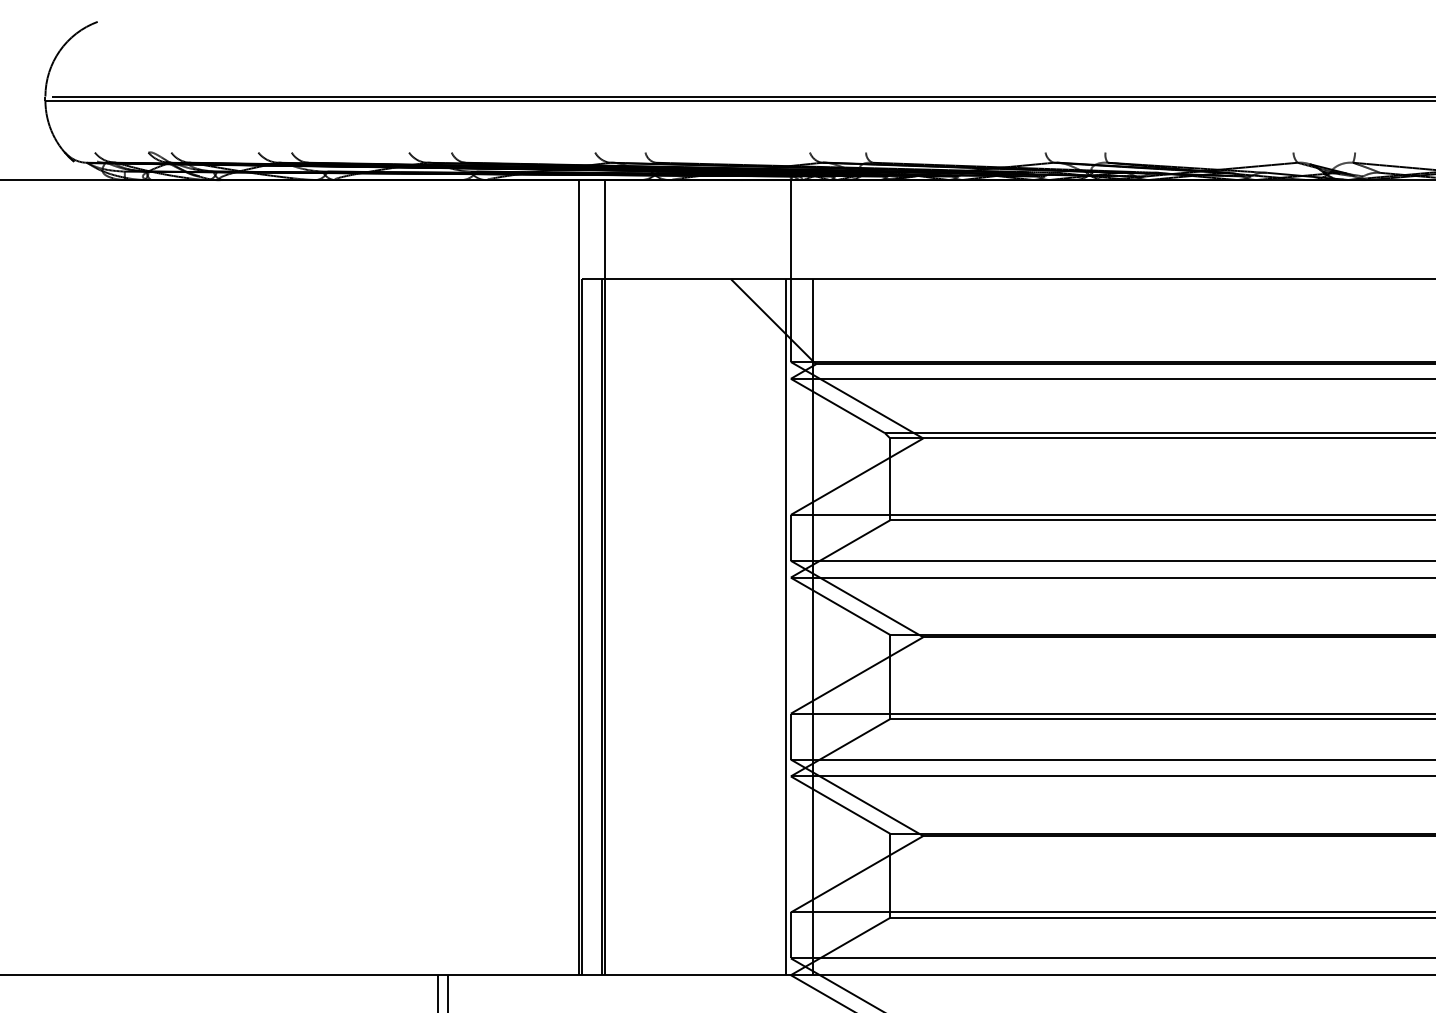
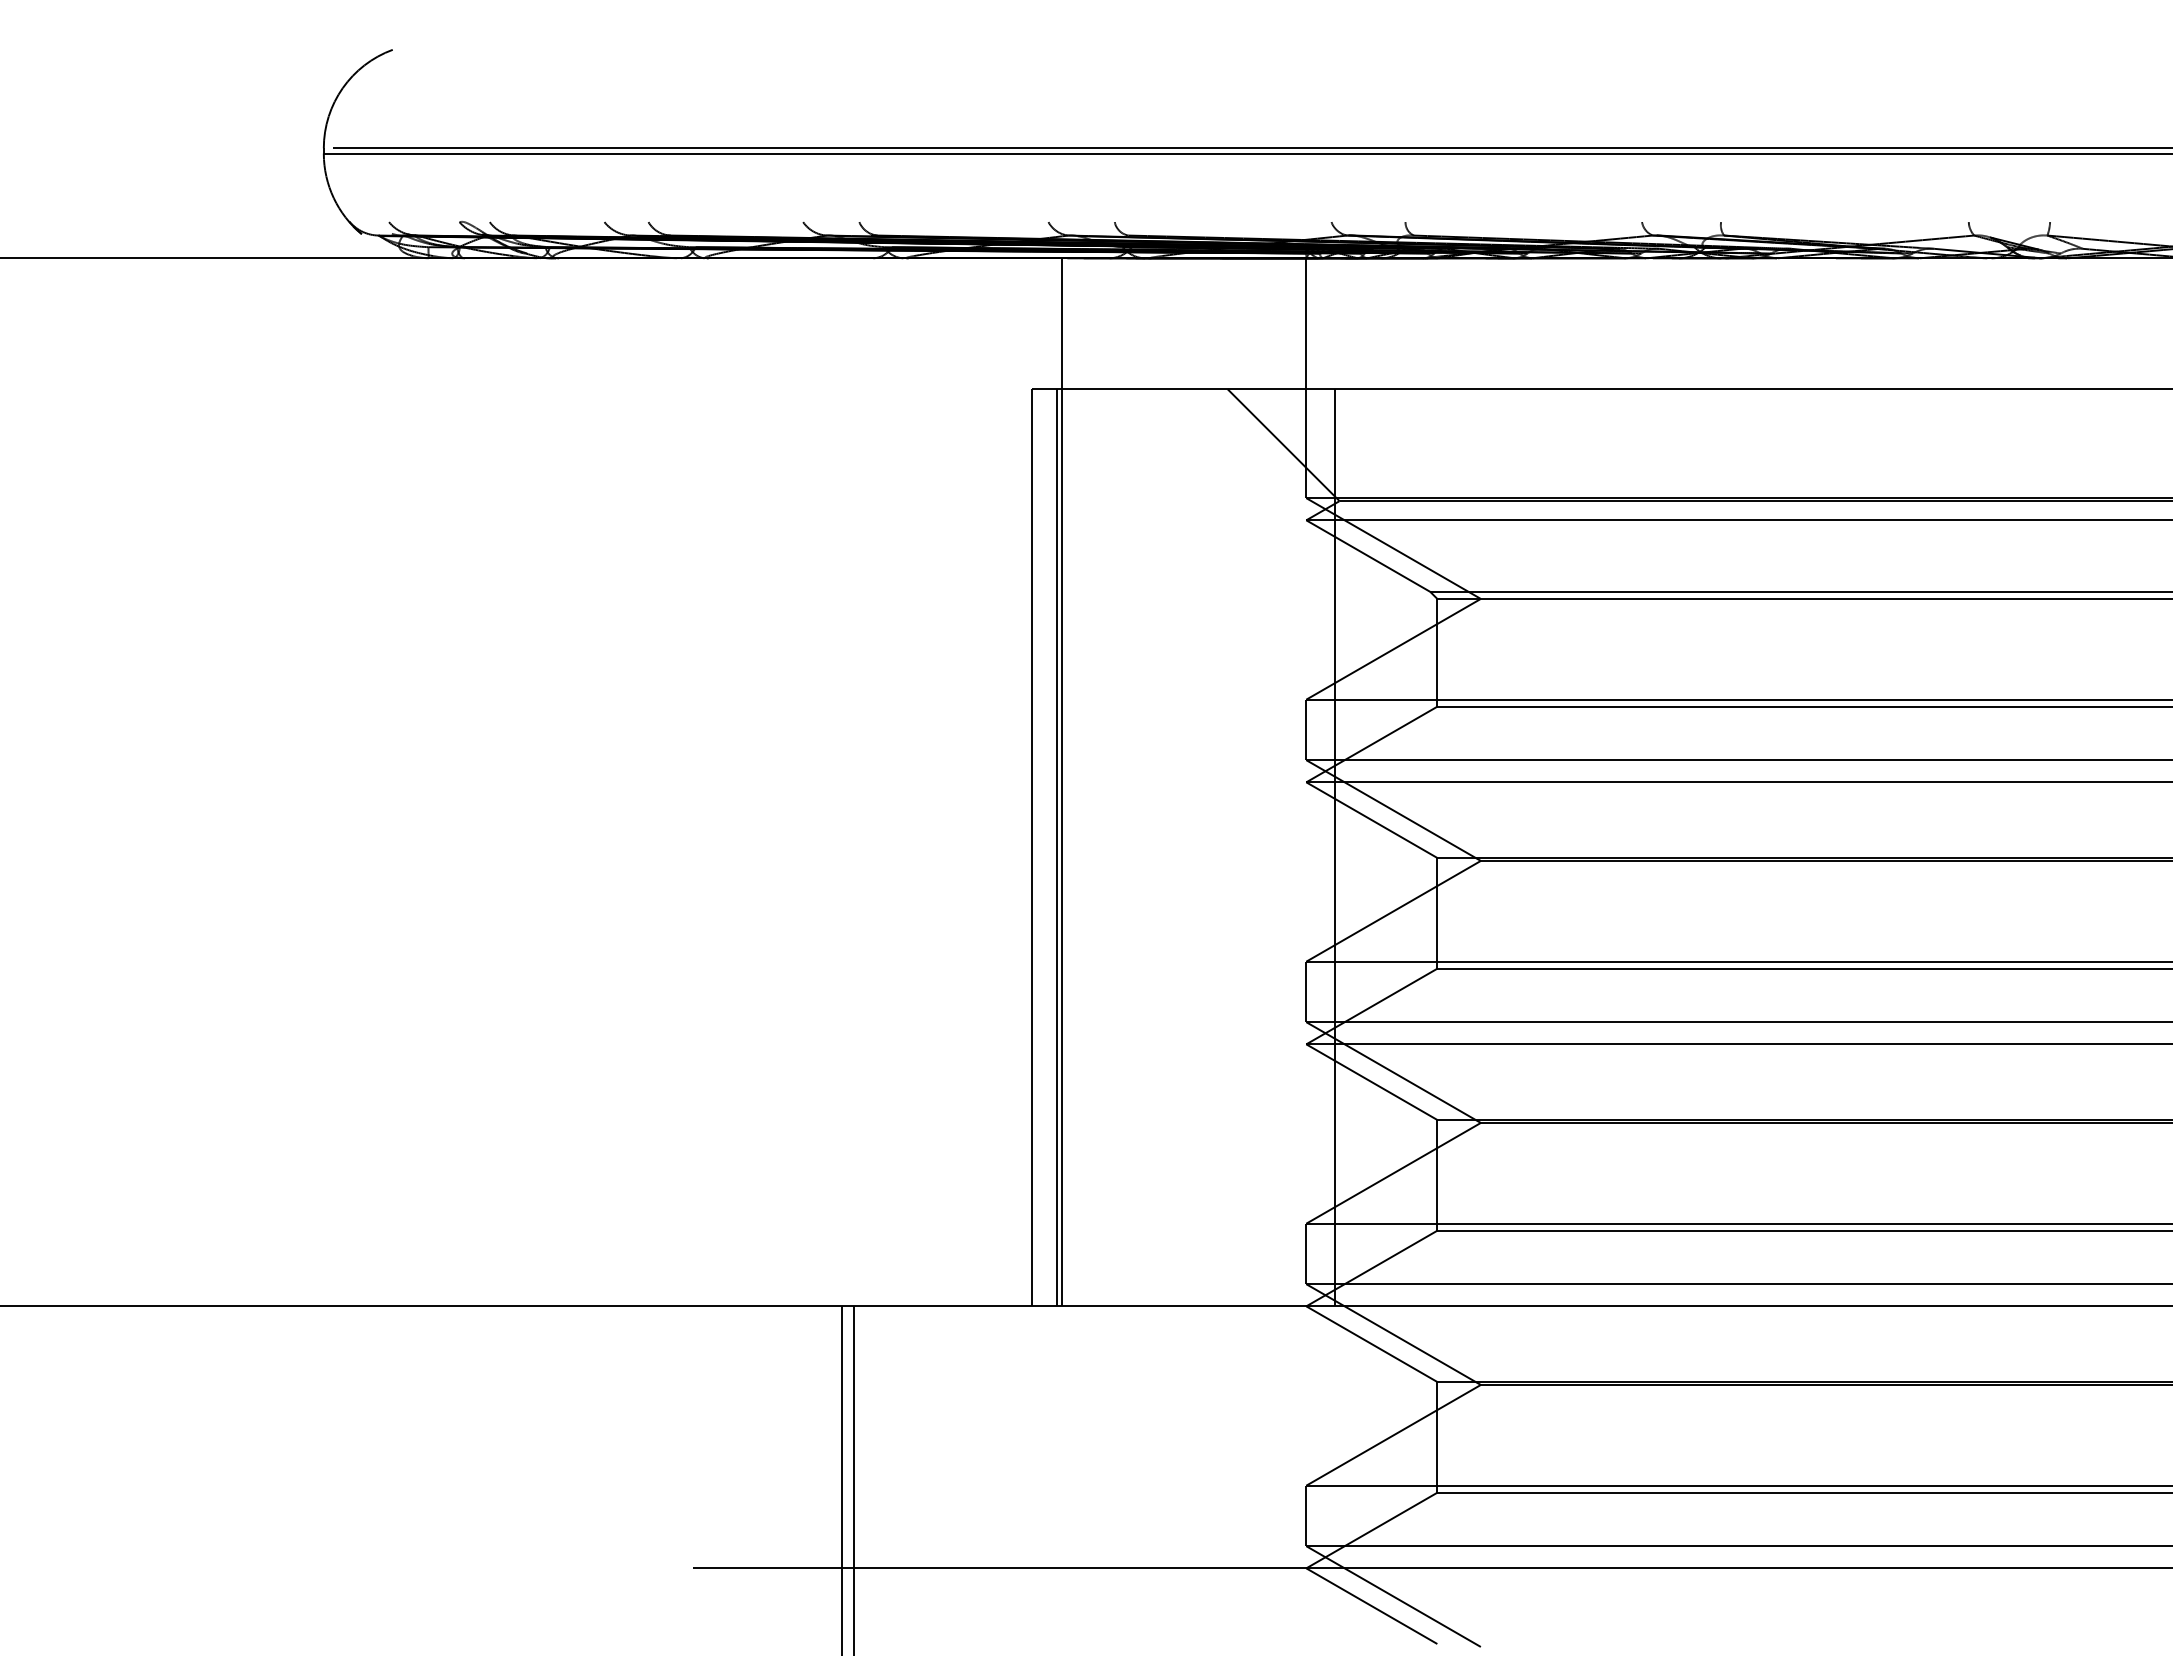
line: (578, 577) -> (1026, 782), removed
line: (785, 627) -> (1299, 847), removed

